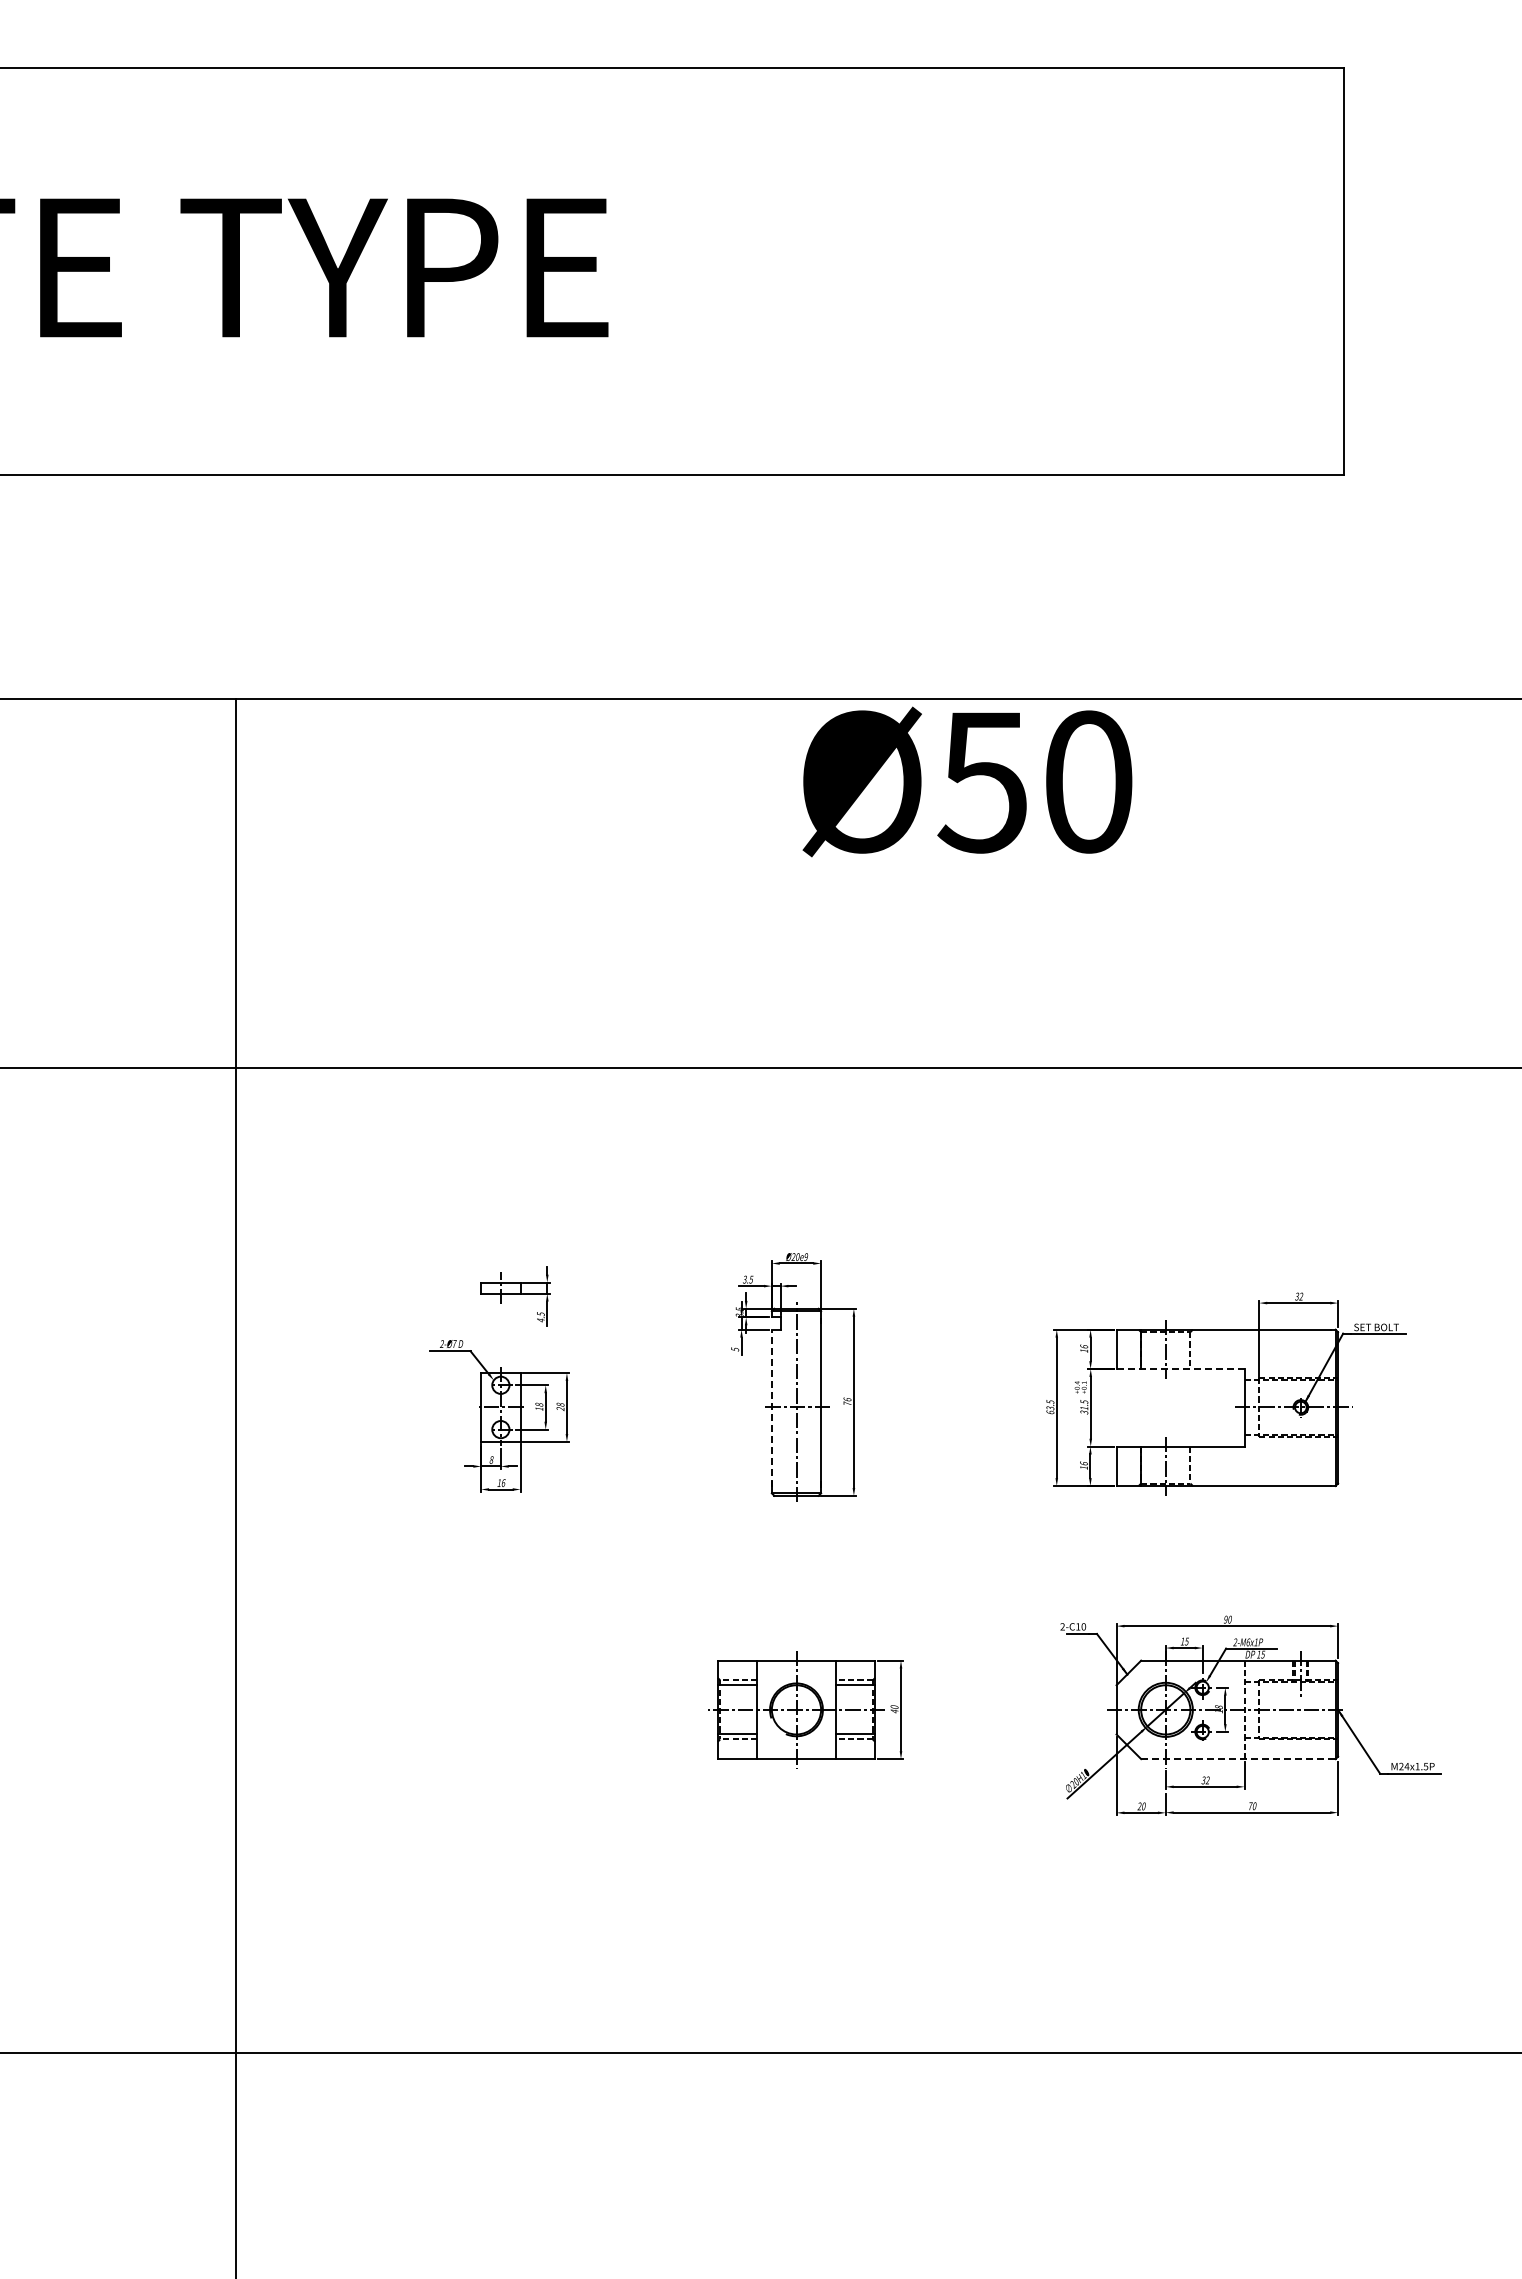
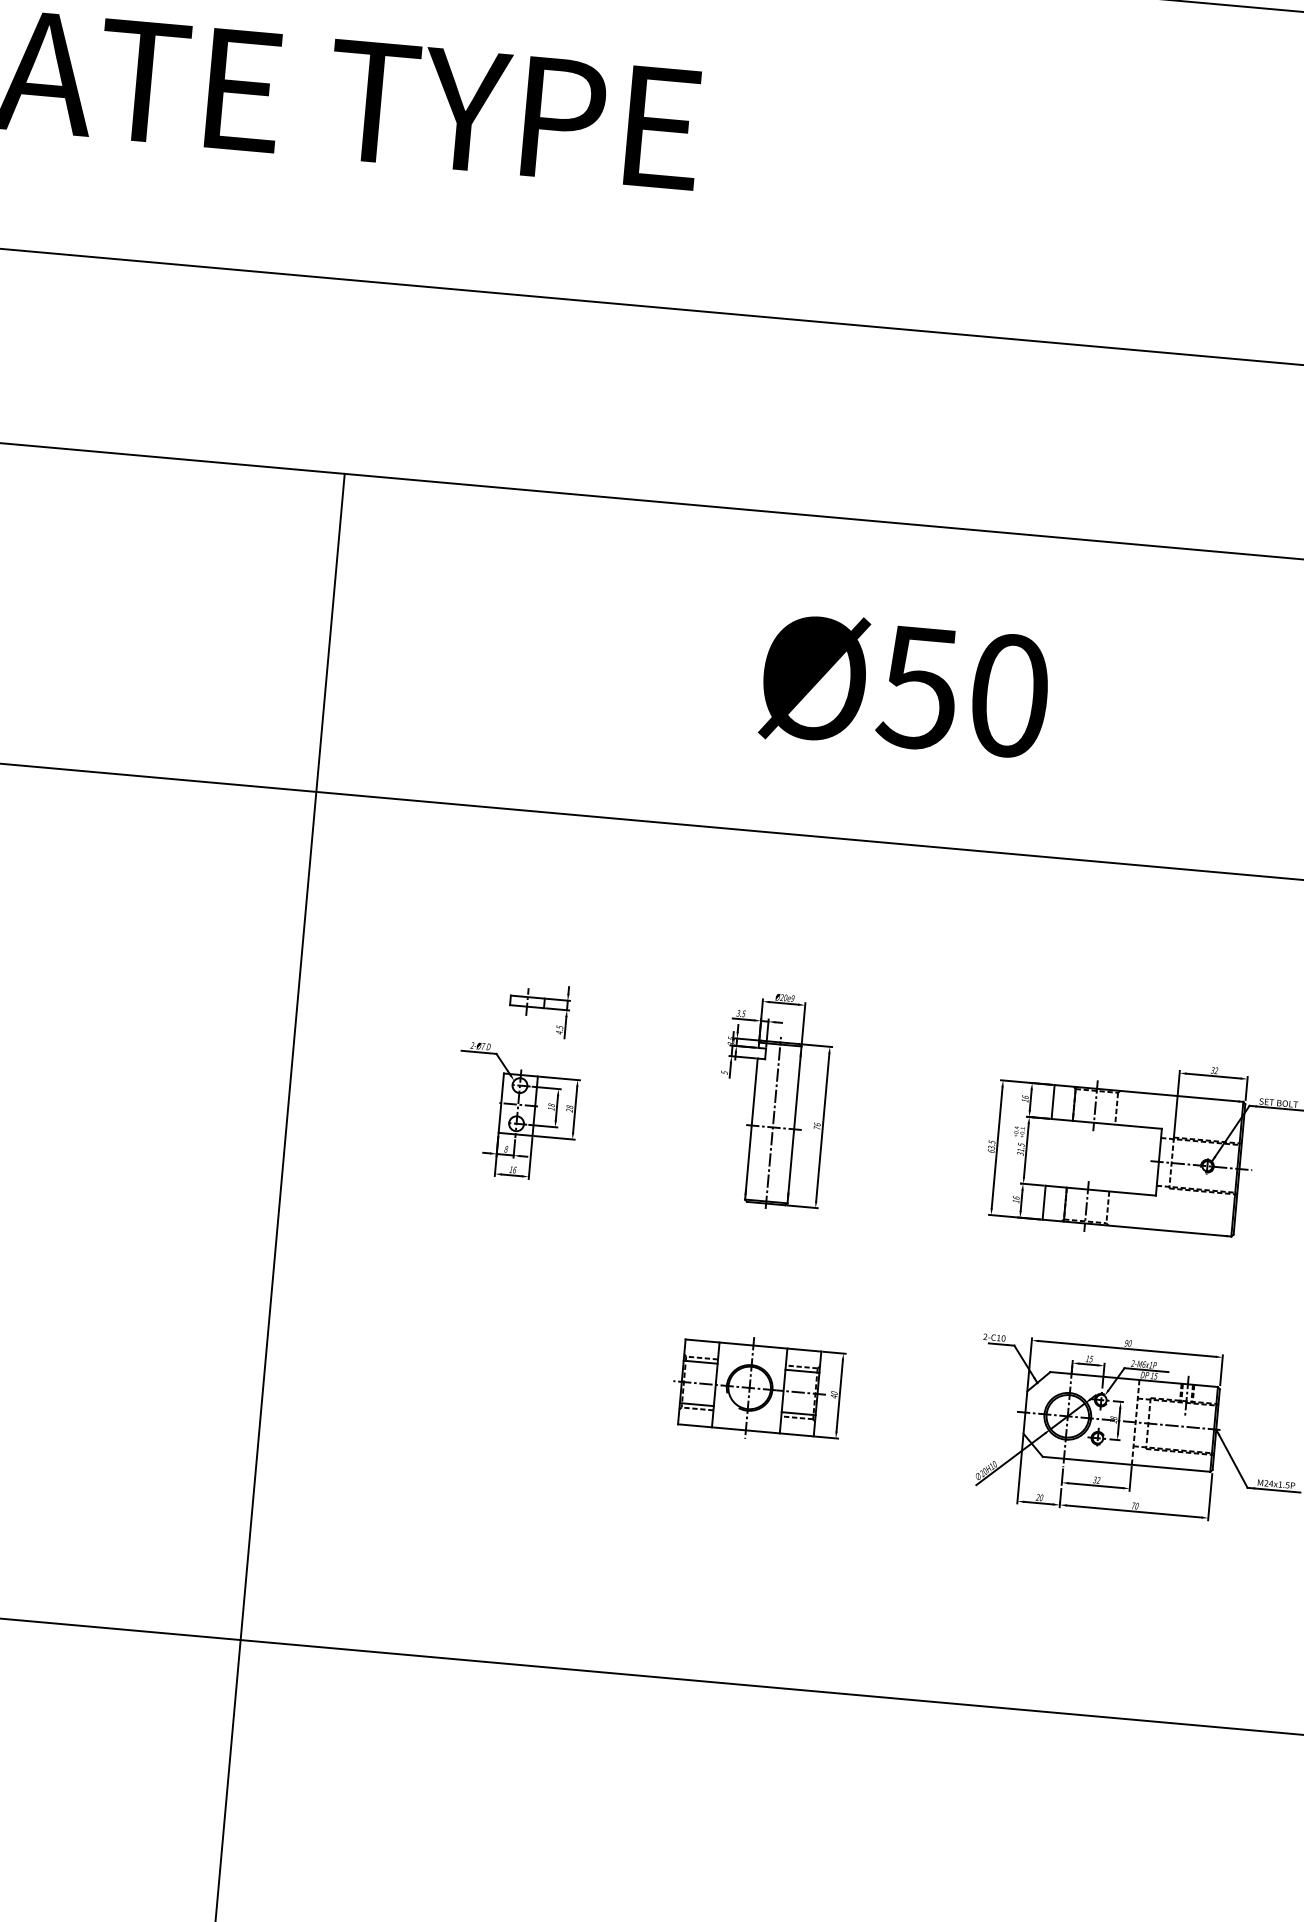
text: (967, 781) -> (905, 686), moved
line: (1180, 1369) -> (1106, 1124), dashed -> solid
line: (771, 1408) -> (751, 1126), dashed -> solid
line: (1238, 1759) -> (1126, 1464), dashed -> solid

